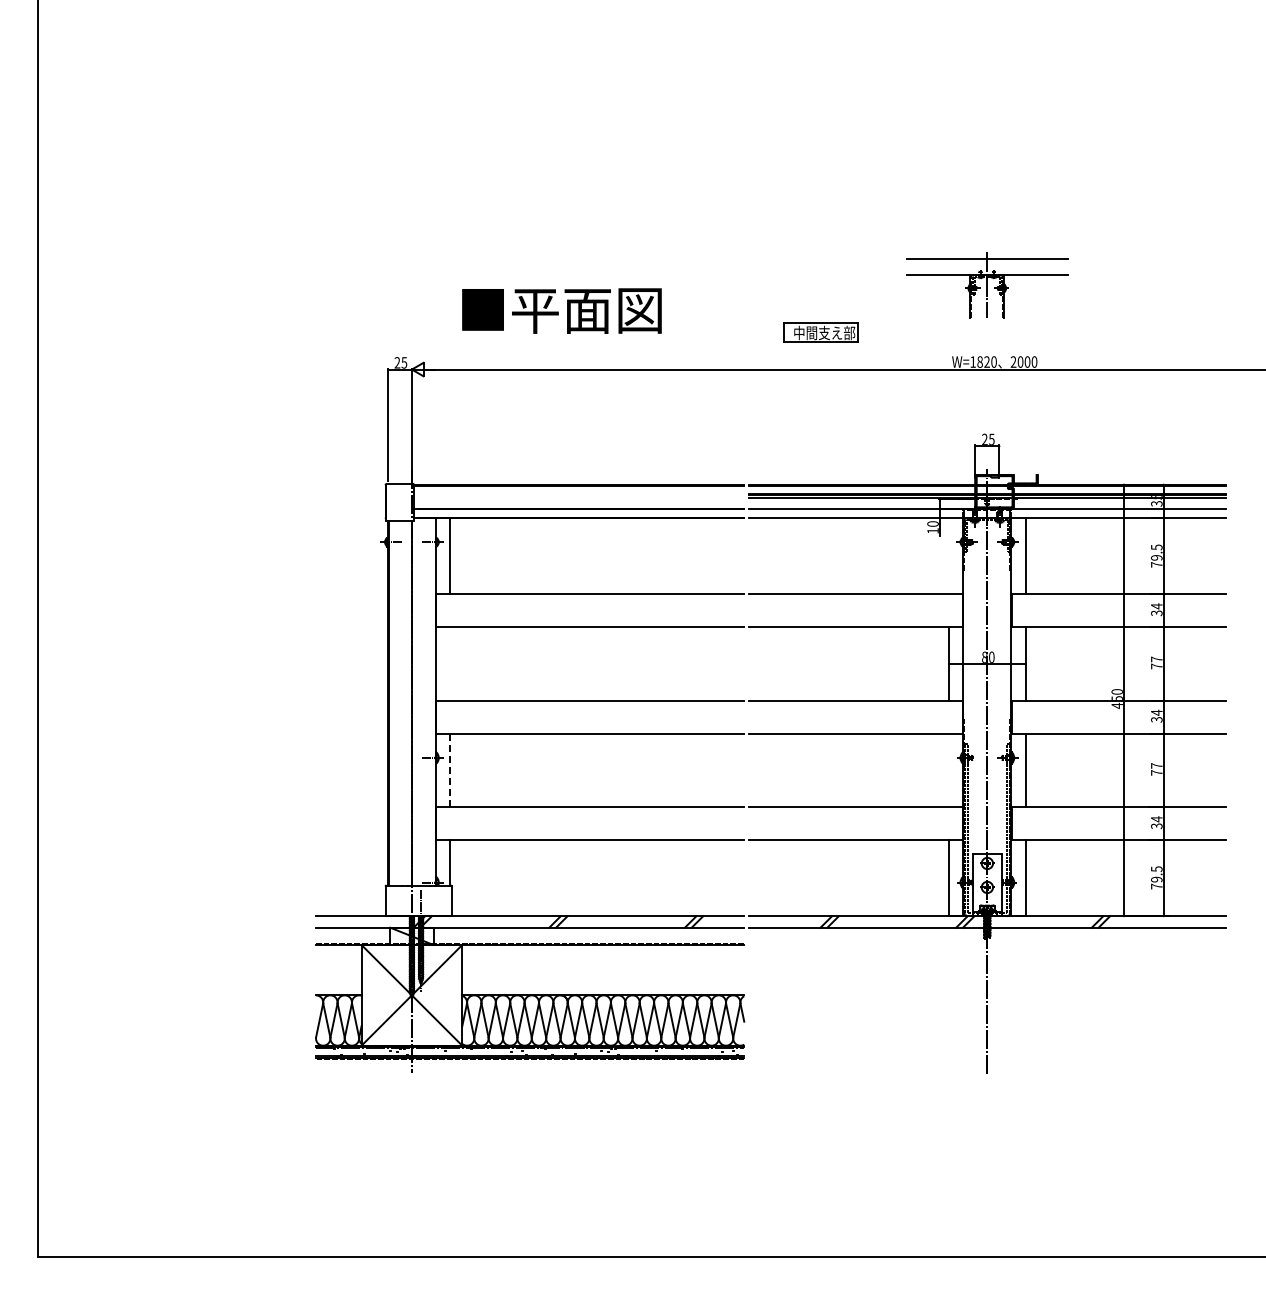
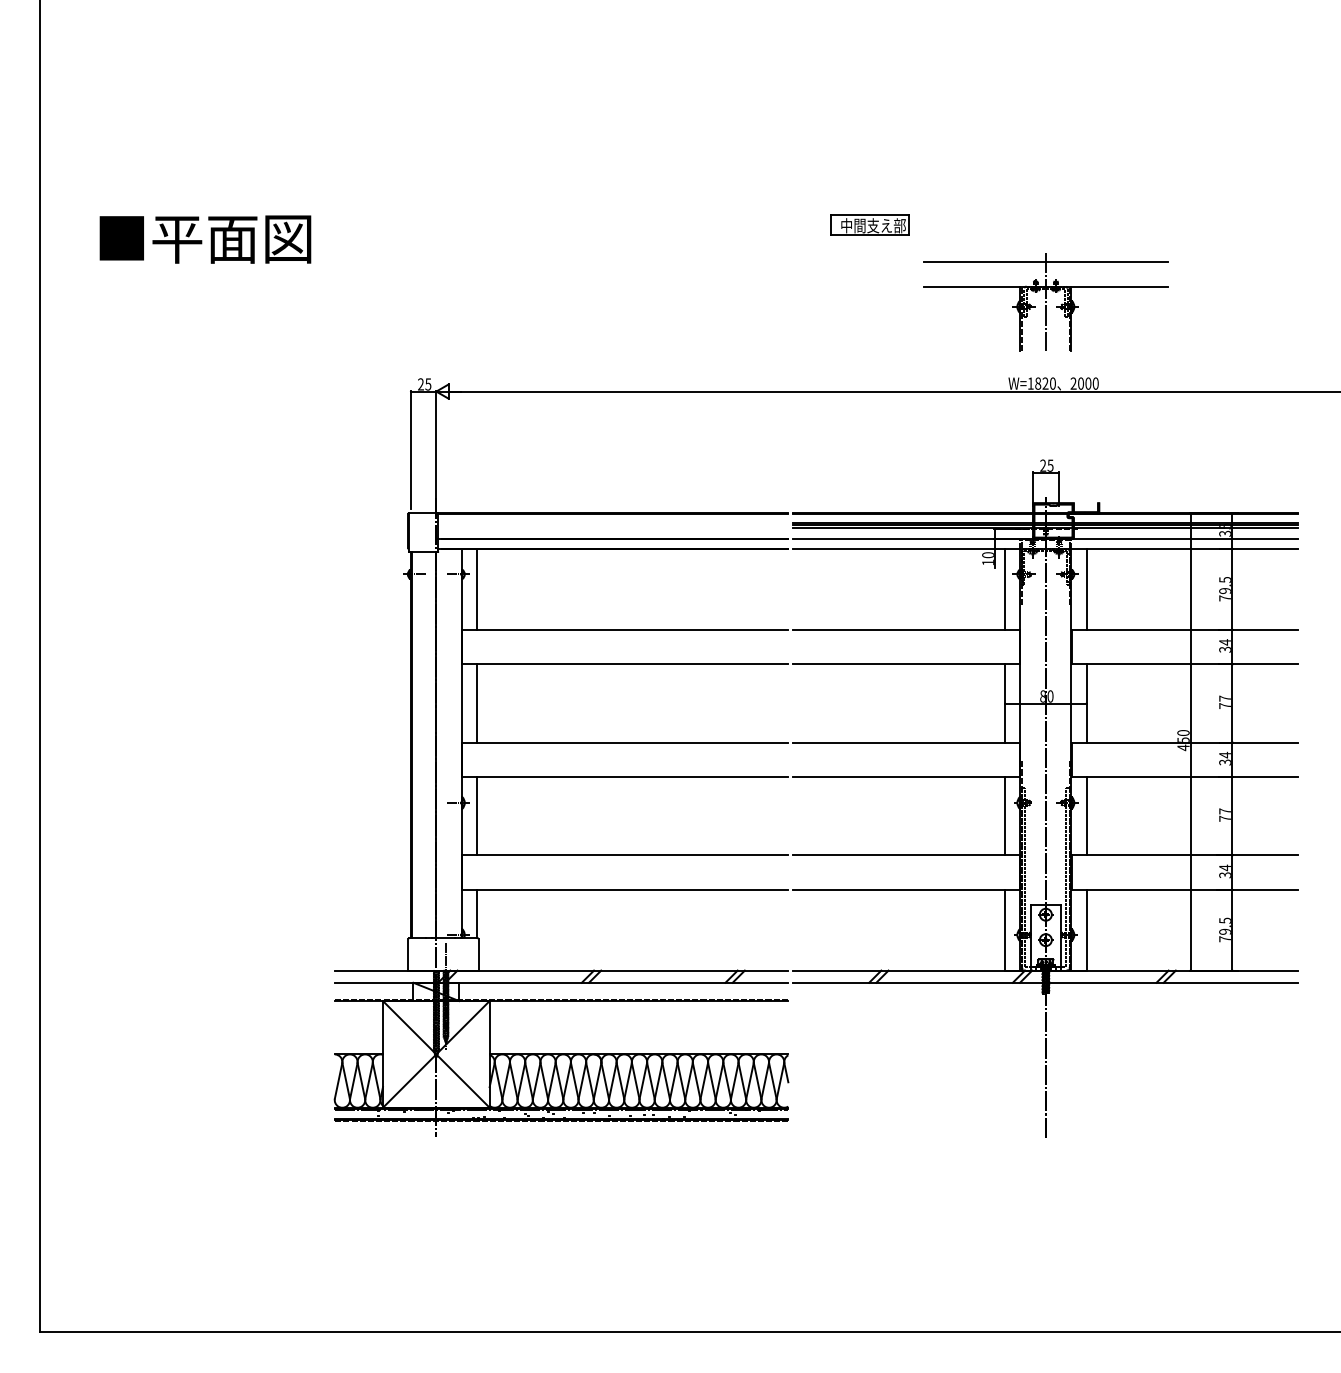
part: (986, 285) -> (1044, 302), size x1.43
text: (561, 310) -> (204, 238), moved
part: (820, 332) -> (869, 225), moved
line: (949, 556) -> (1005, 589), added
line: (450, 663) -> (477, 702), added
line: (450, 770) -> (477, 816), dashed -> solid
line: (949, 770) -> (1005, 816), added

